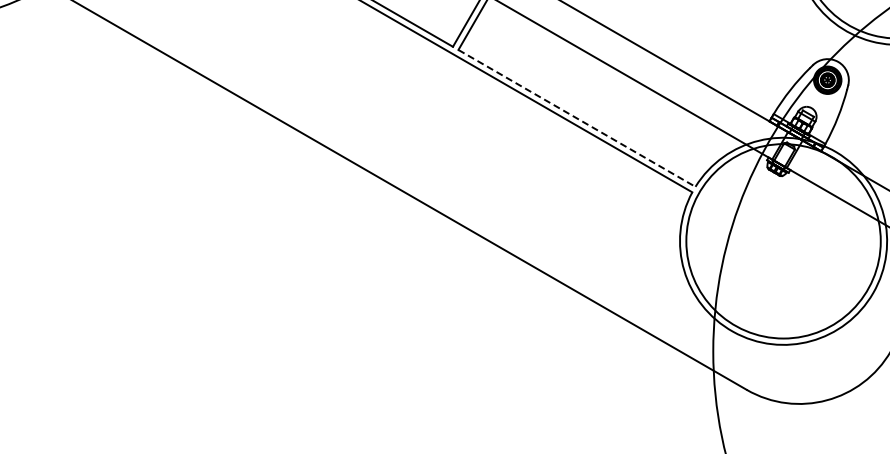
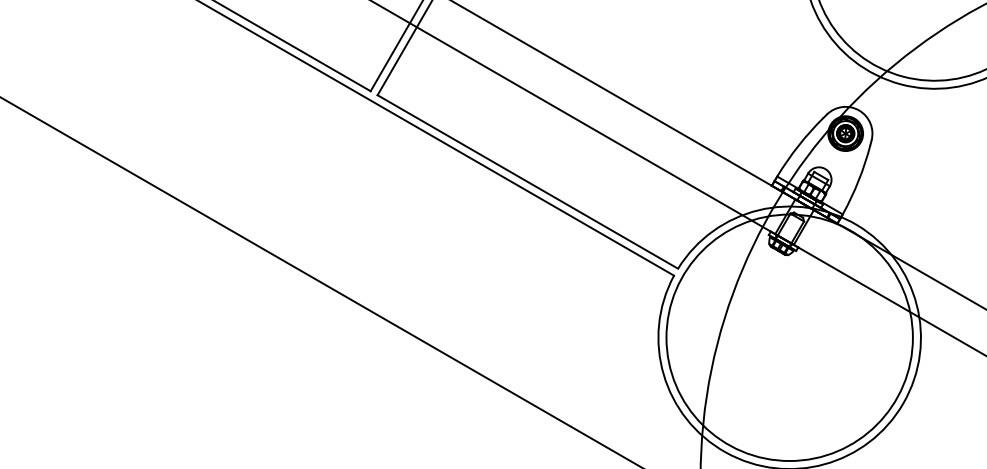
line: (576, 118) -> (527, 182), dashed -> solid

